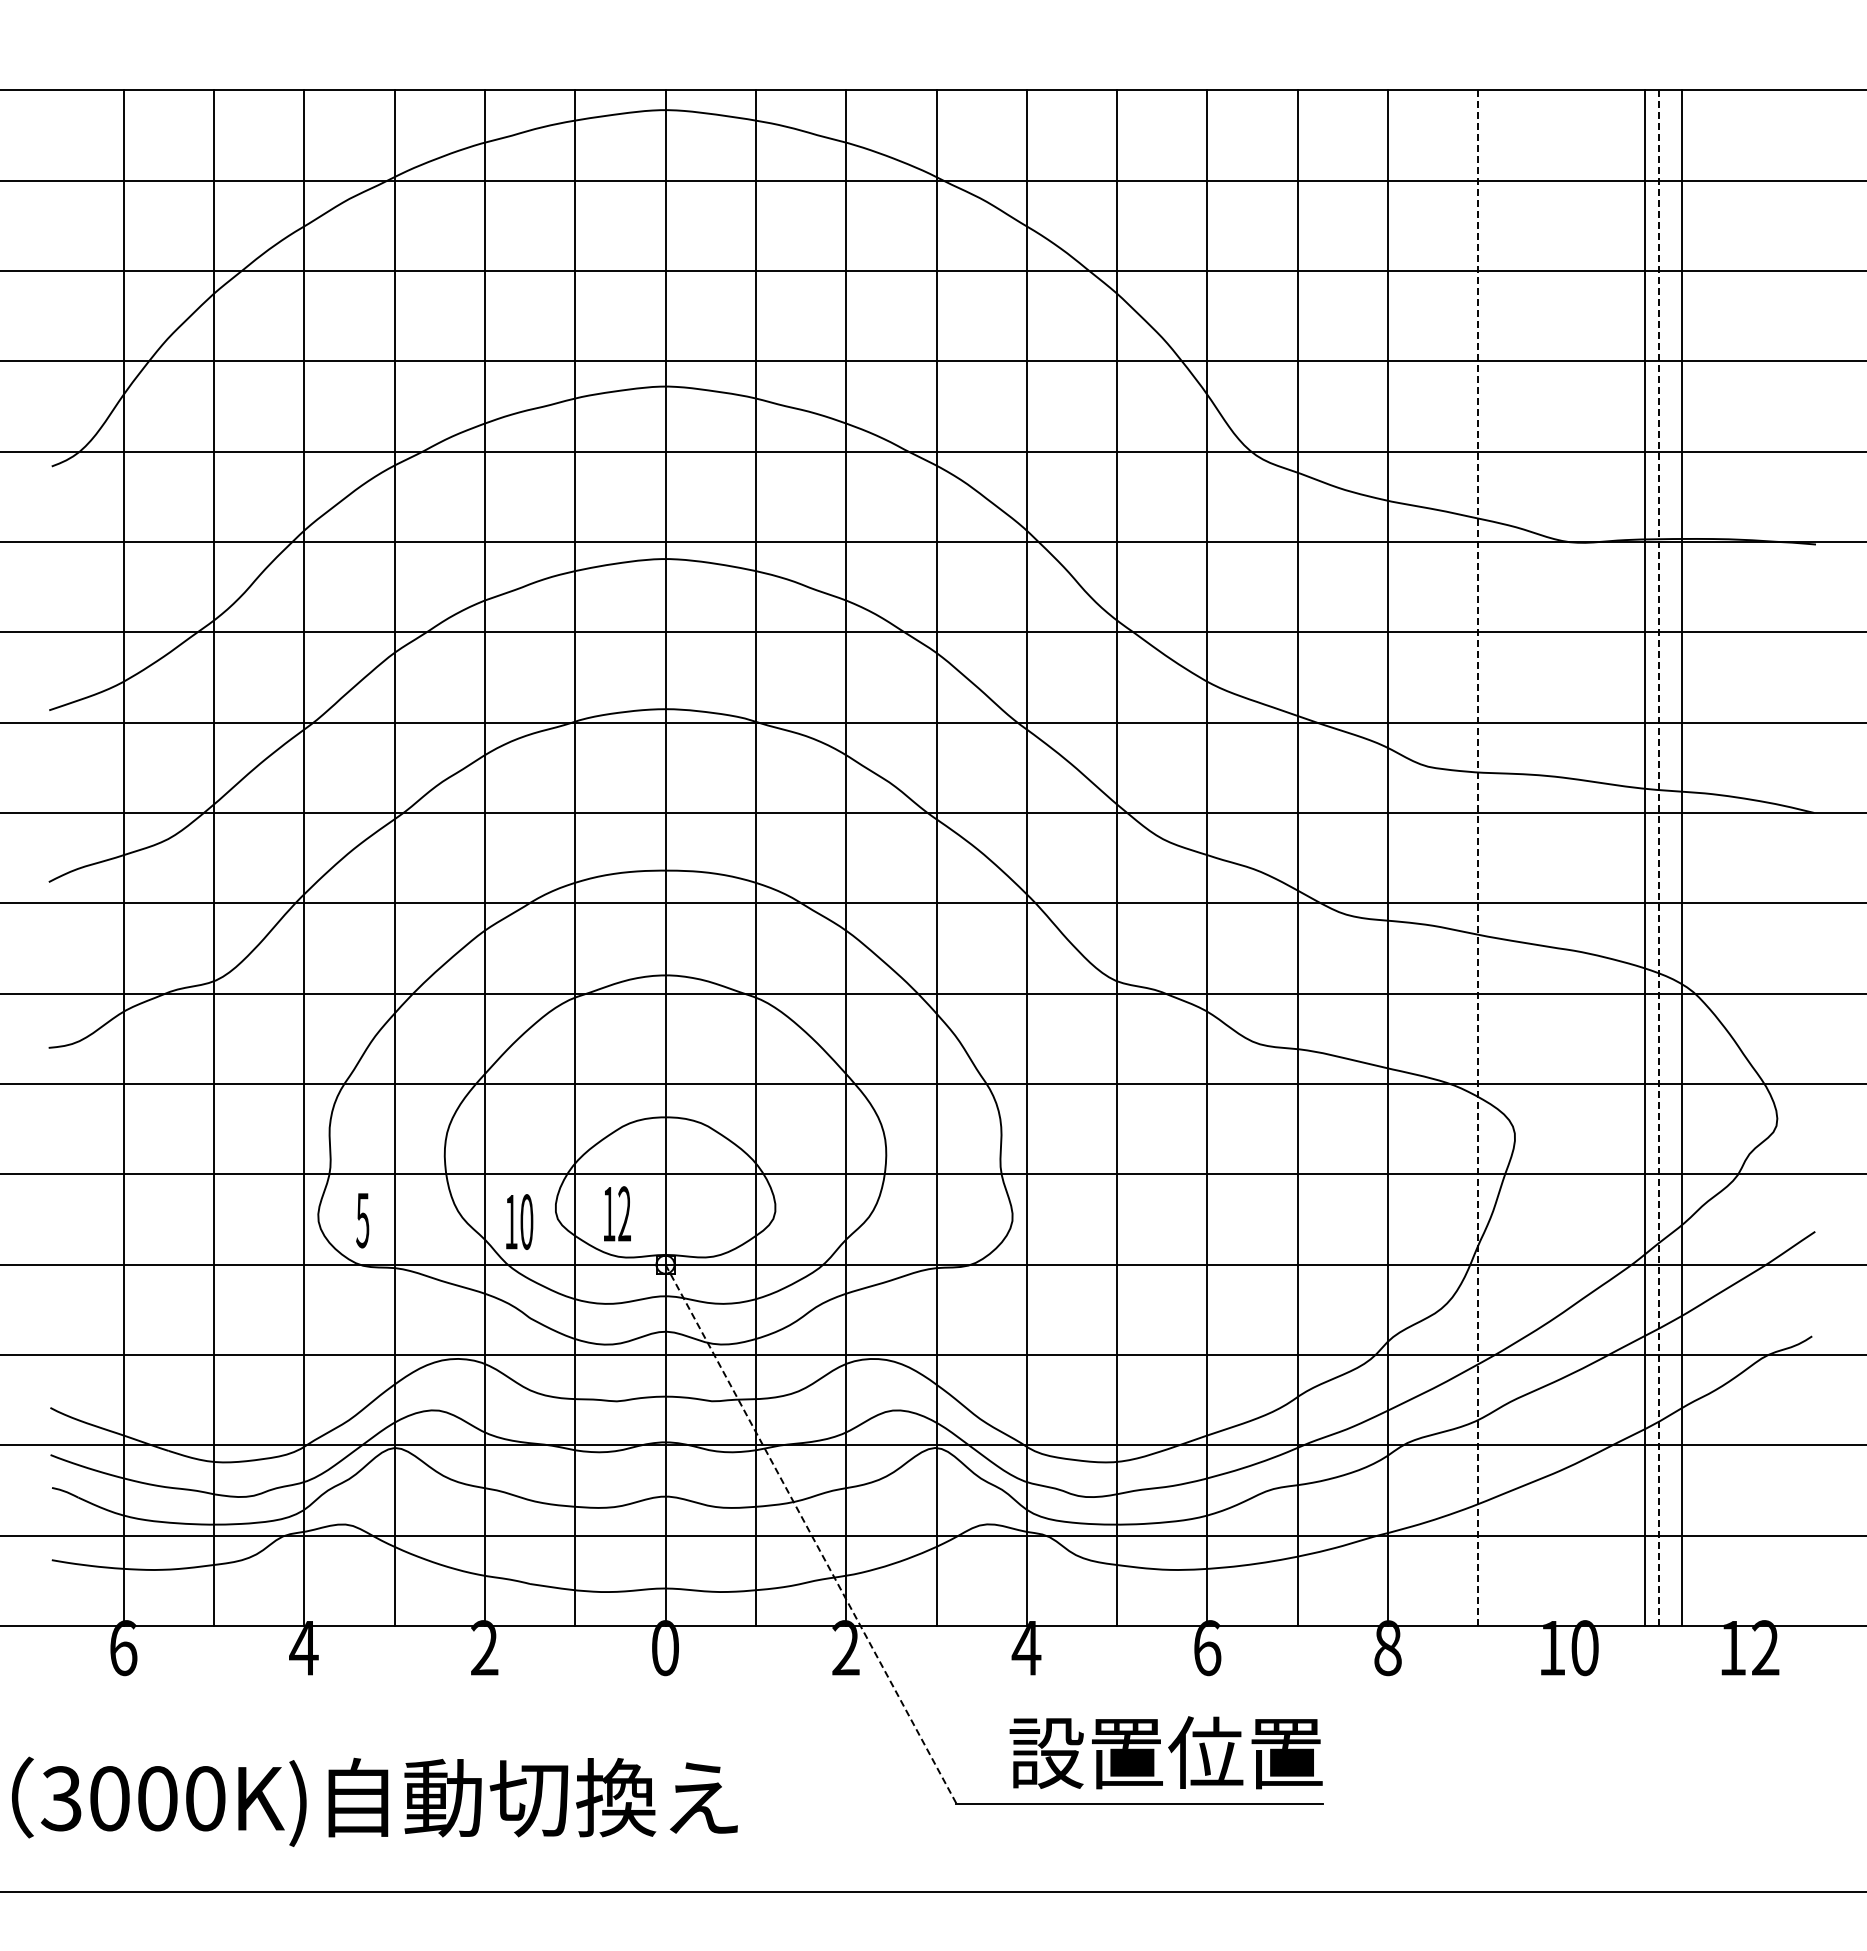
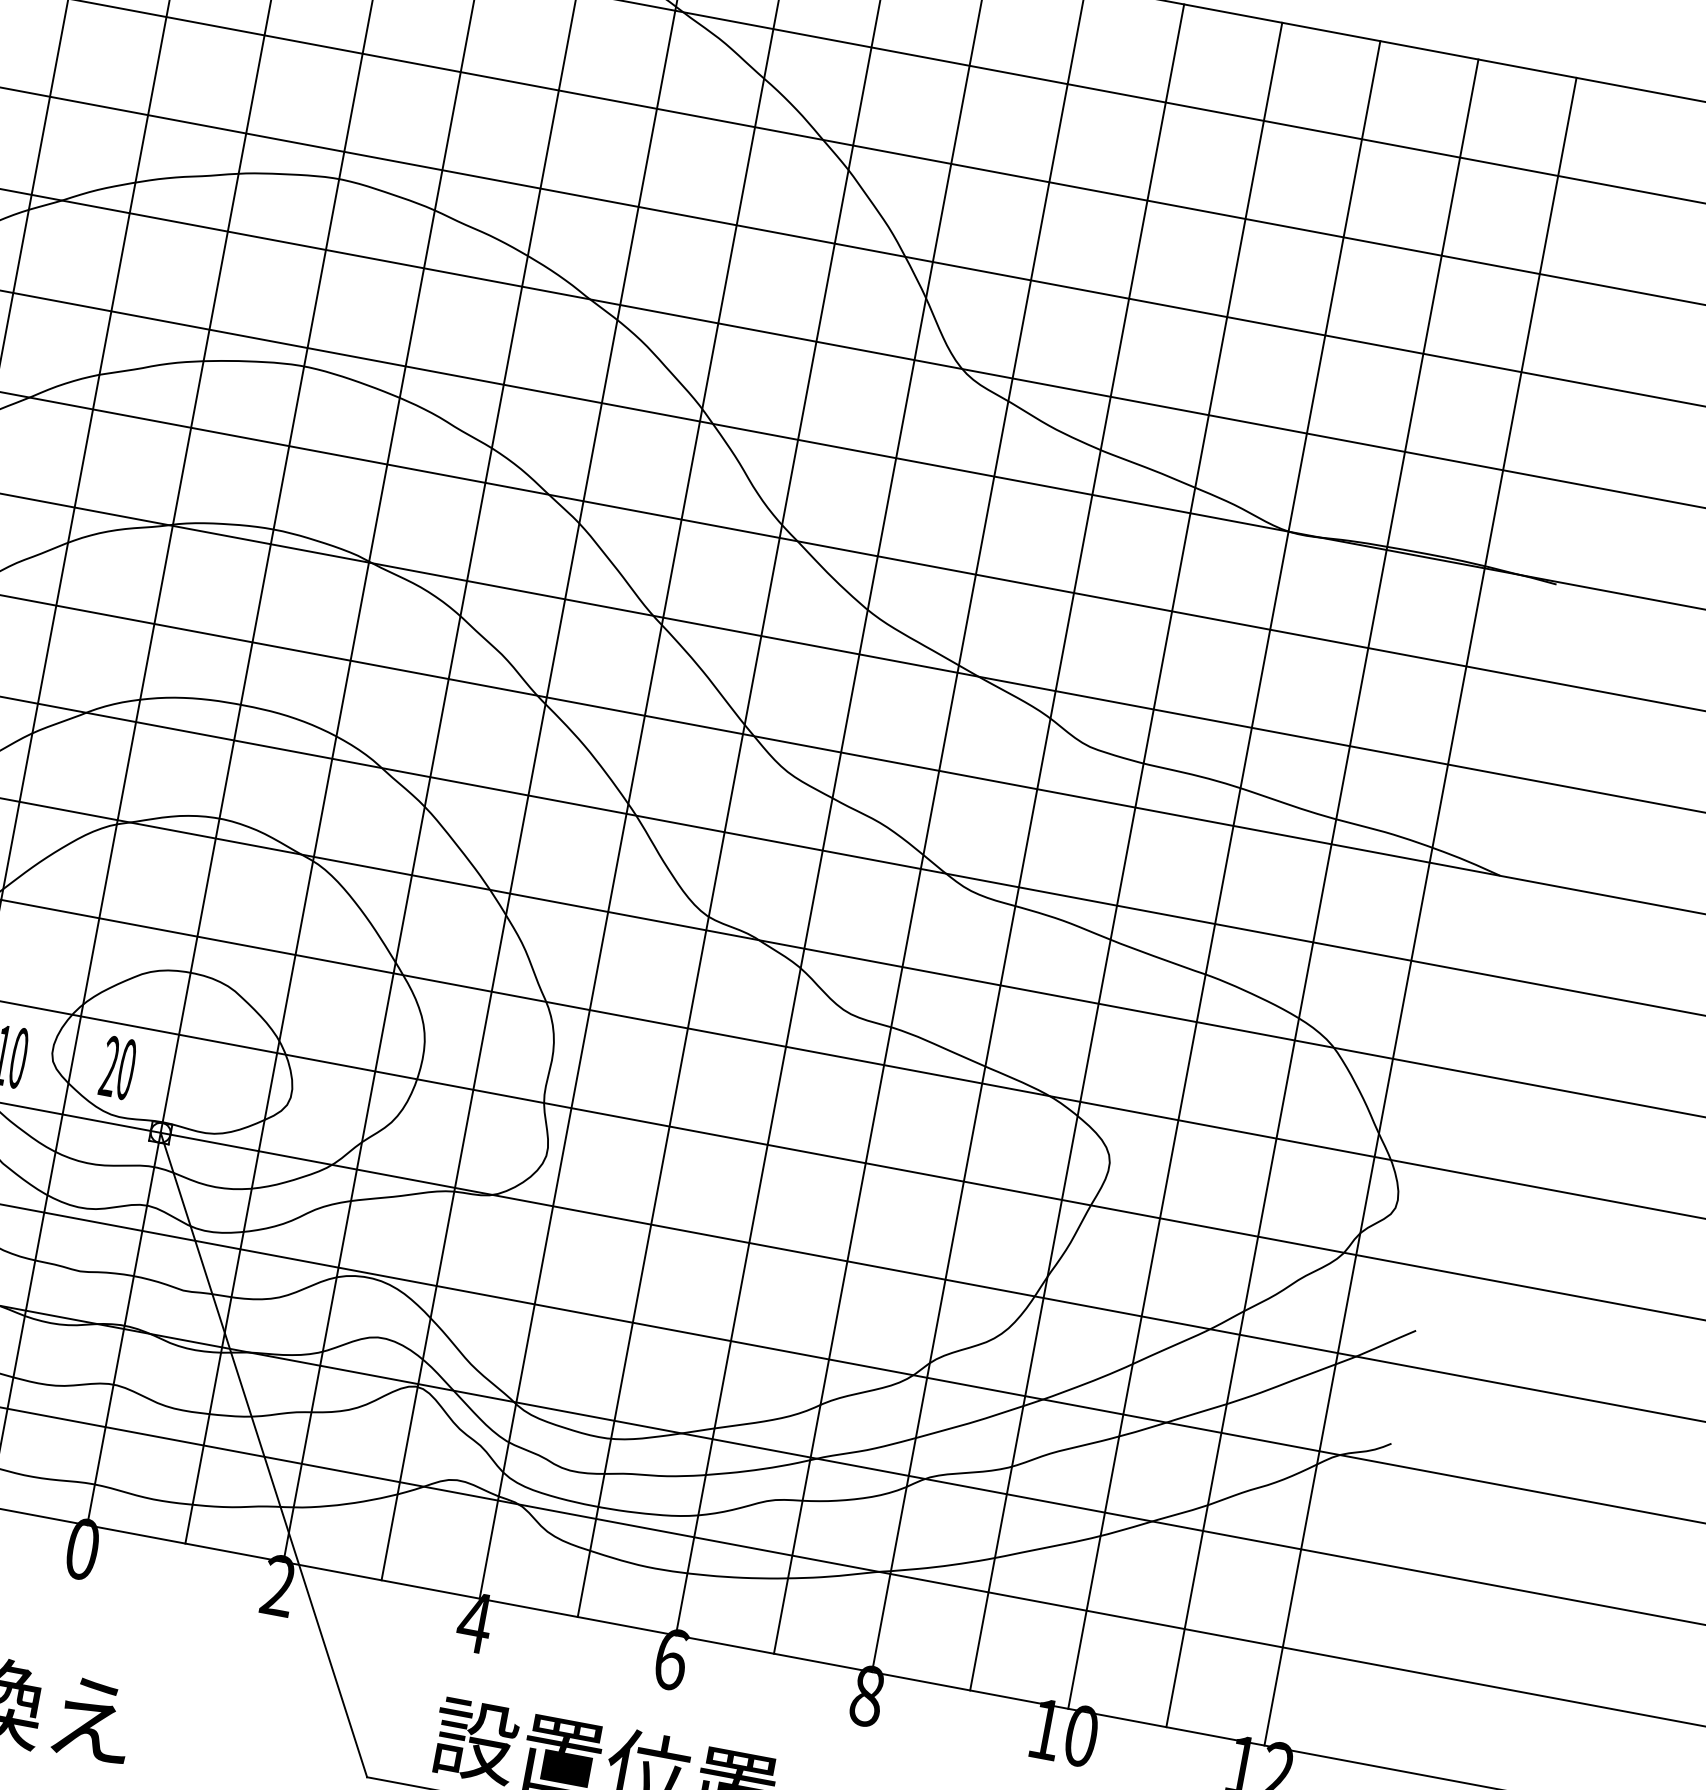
line: (1478, 858) -> (1126, 856), dashed -> solid
line: (1644, 858) -> (1223, 875), moved
line: (1659, 858) -> (1322, 893), dashed -> solid
line: (1682, 858) -> (1420, 911), moved
text: (616, 1214) -> (117, 1068), 12 -> 20
line: (811, 1534) -> (264, 1455), dashed -> solid

